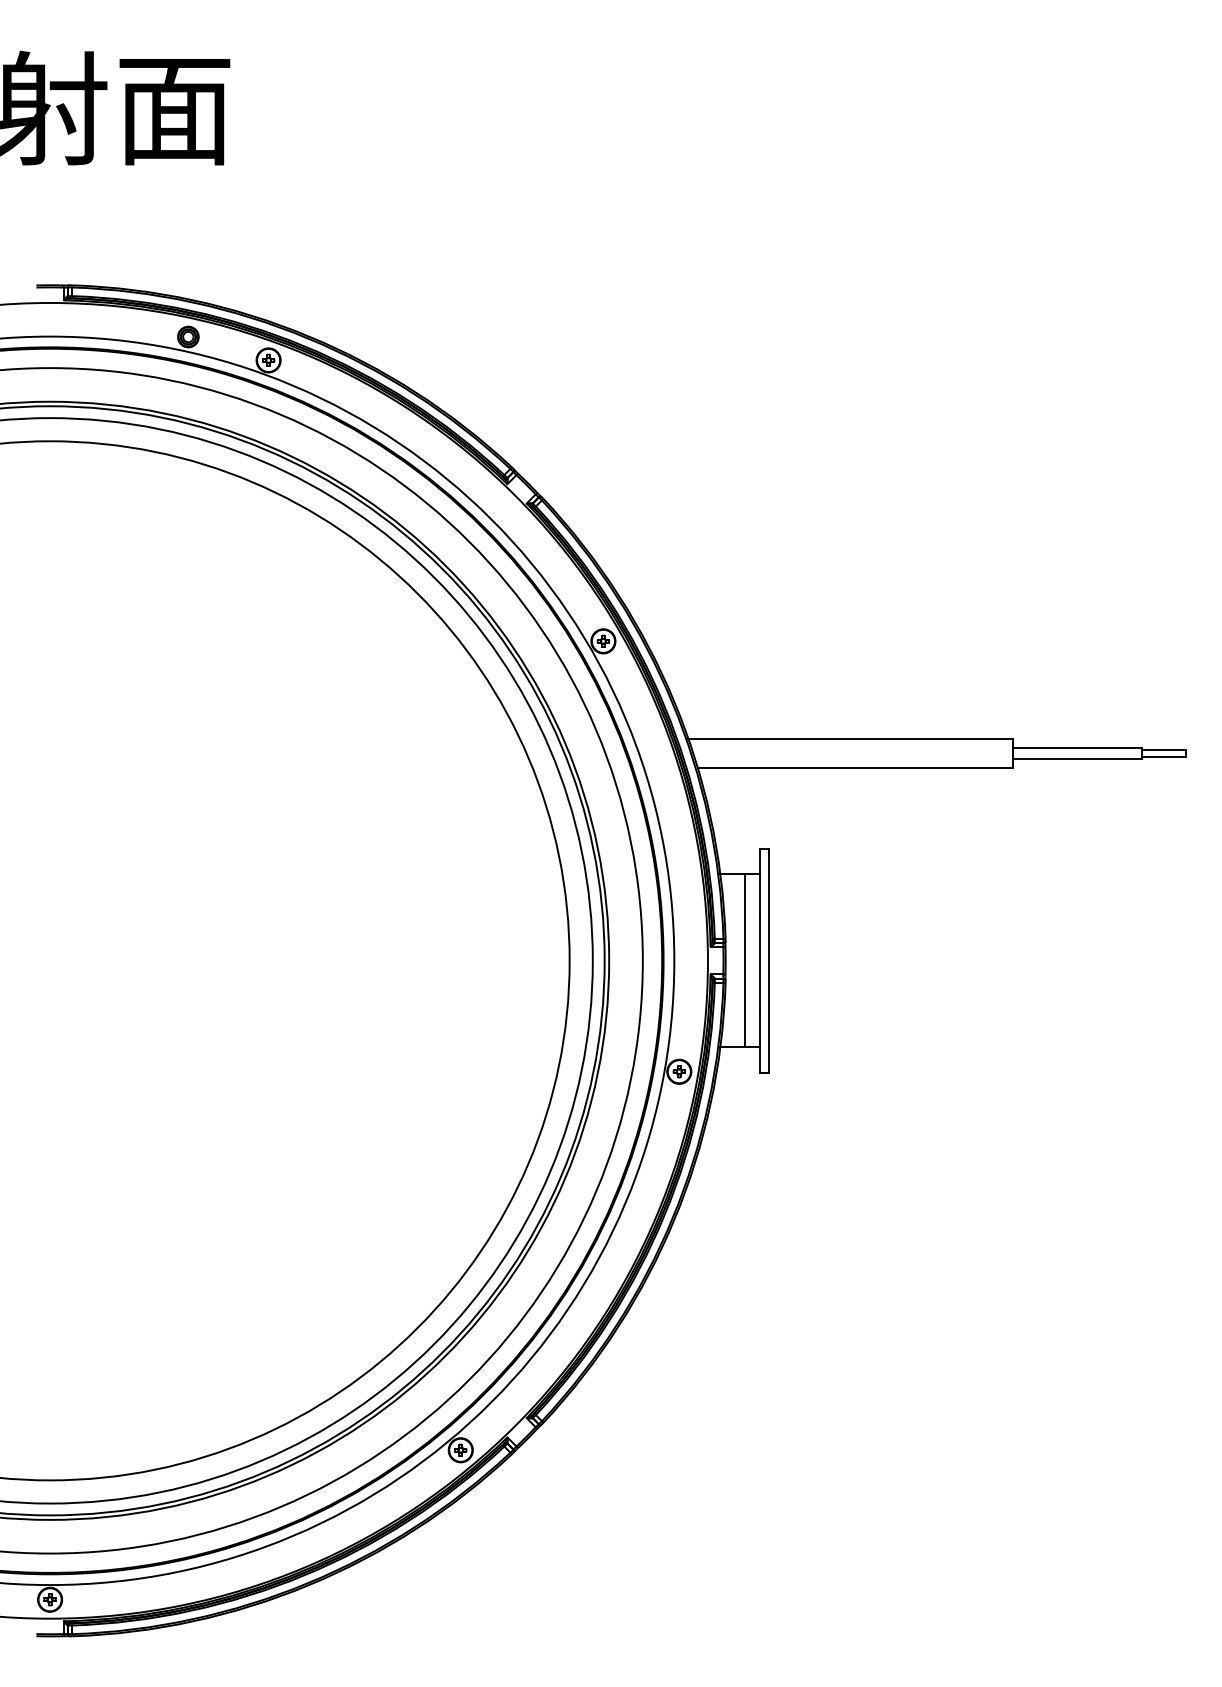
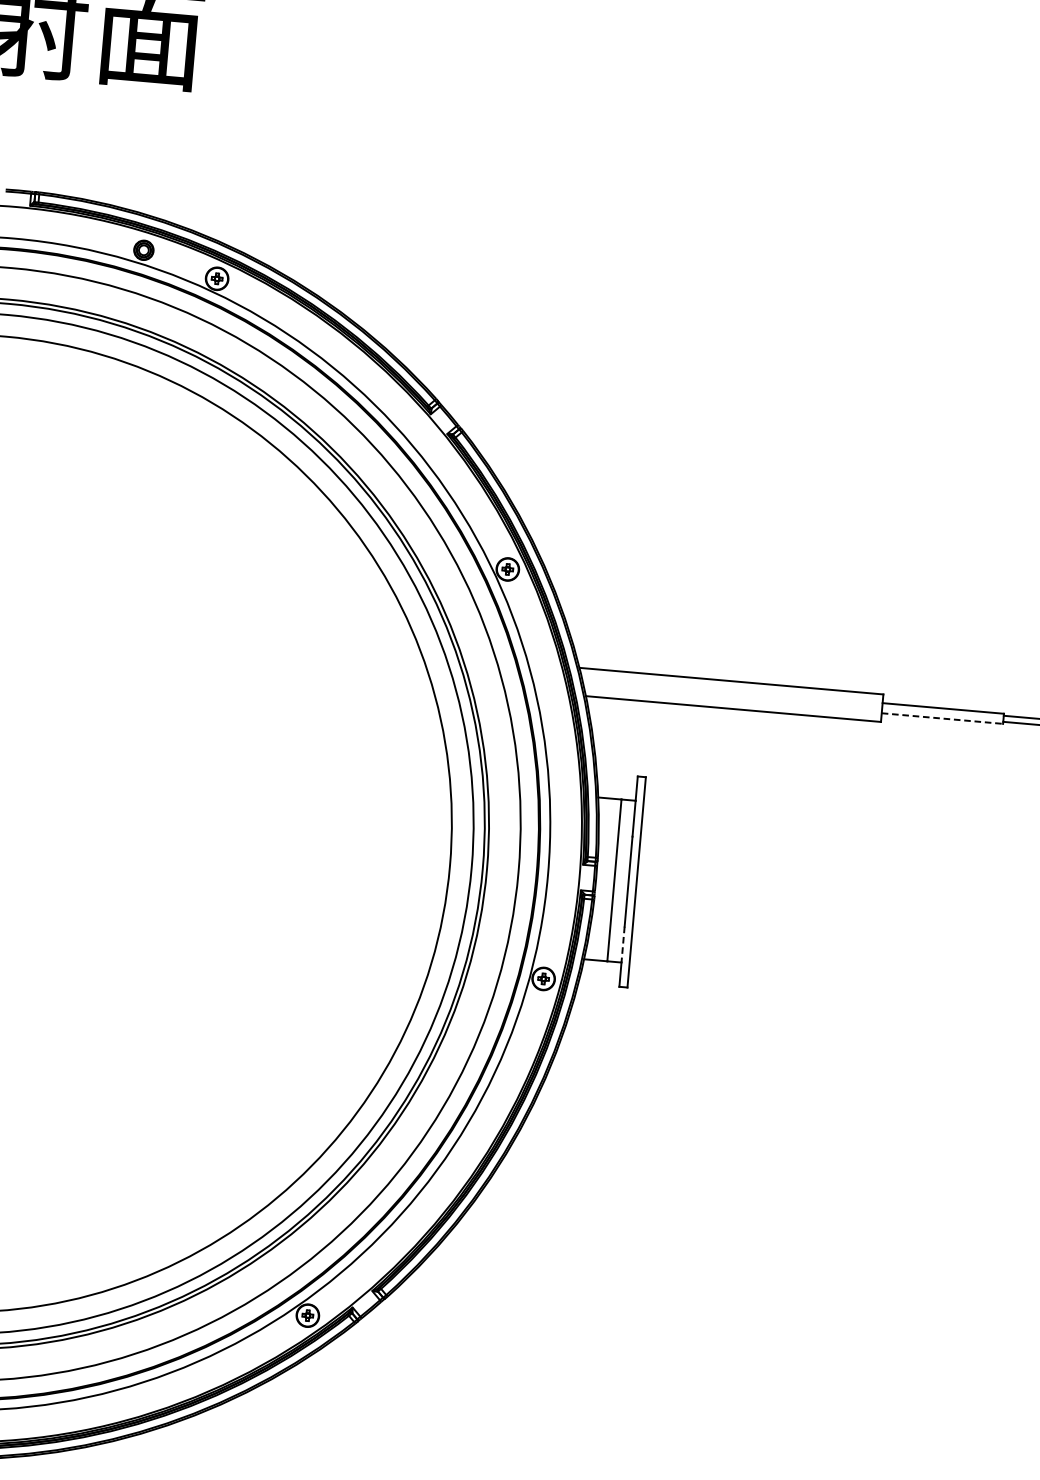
line: (1077, 759) -> (942, 719), solid -> dashed
line: (760, 1028) -> (623, 945), solid -> dashed

